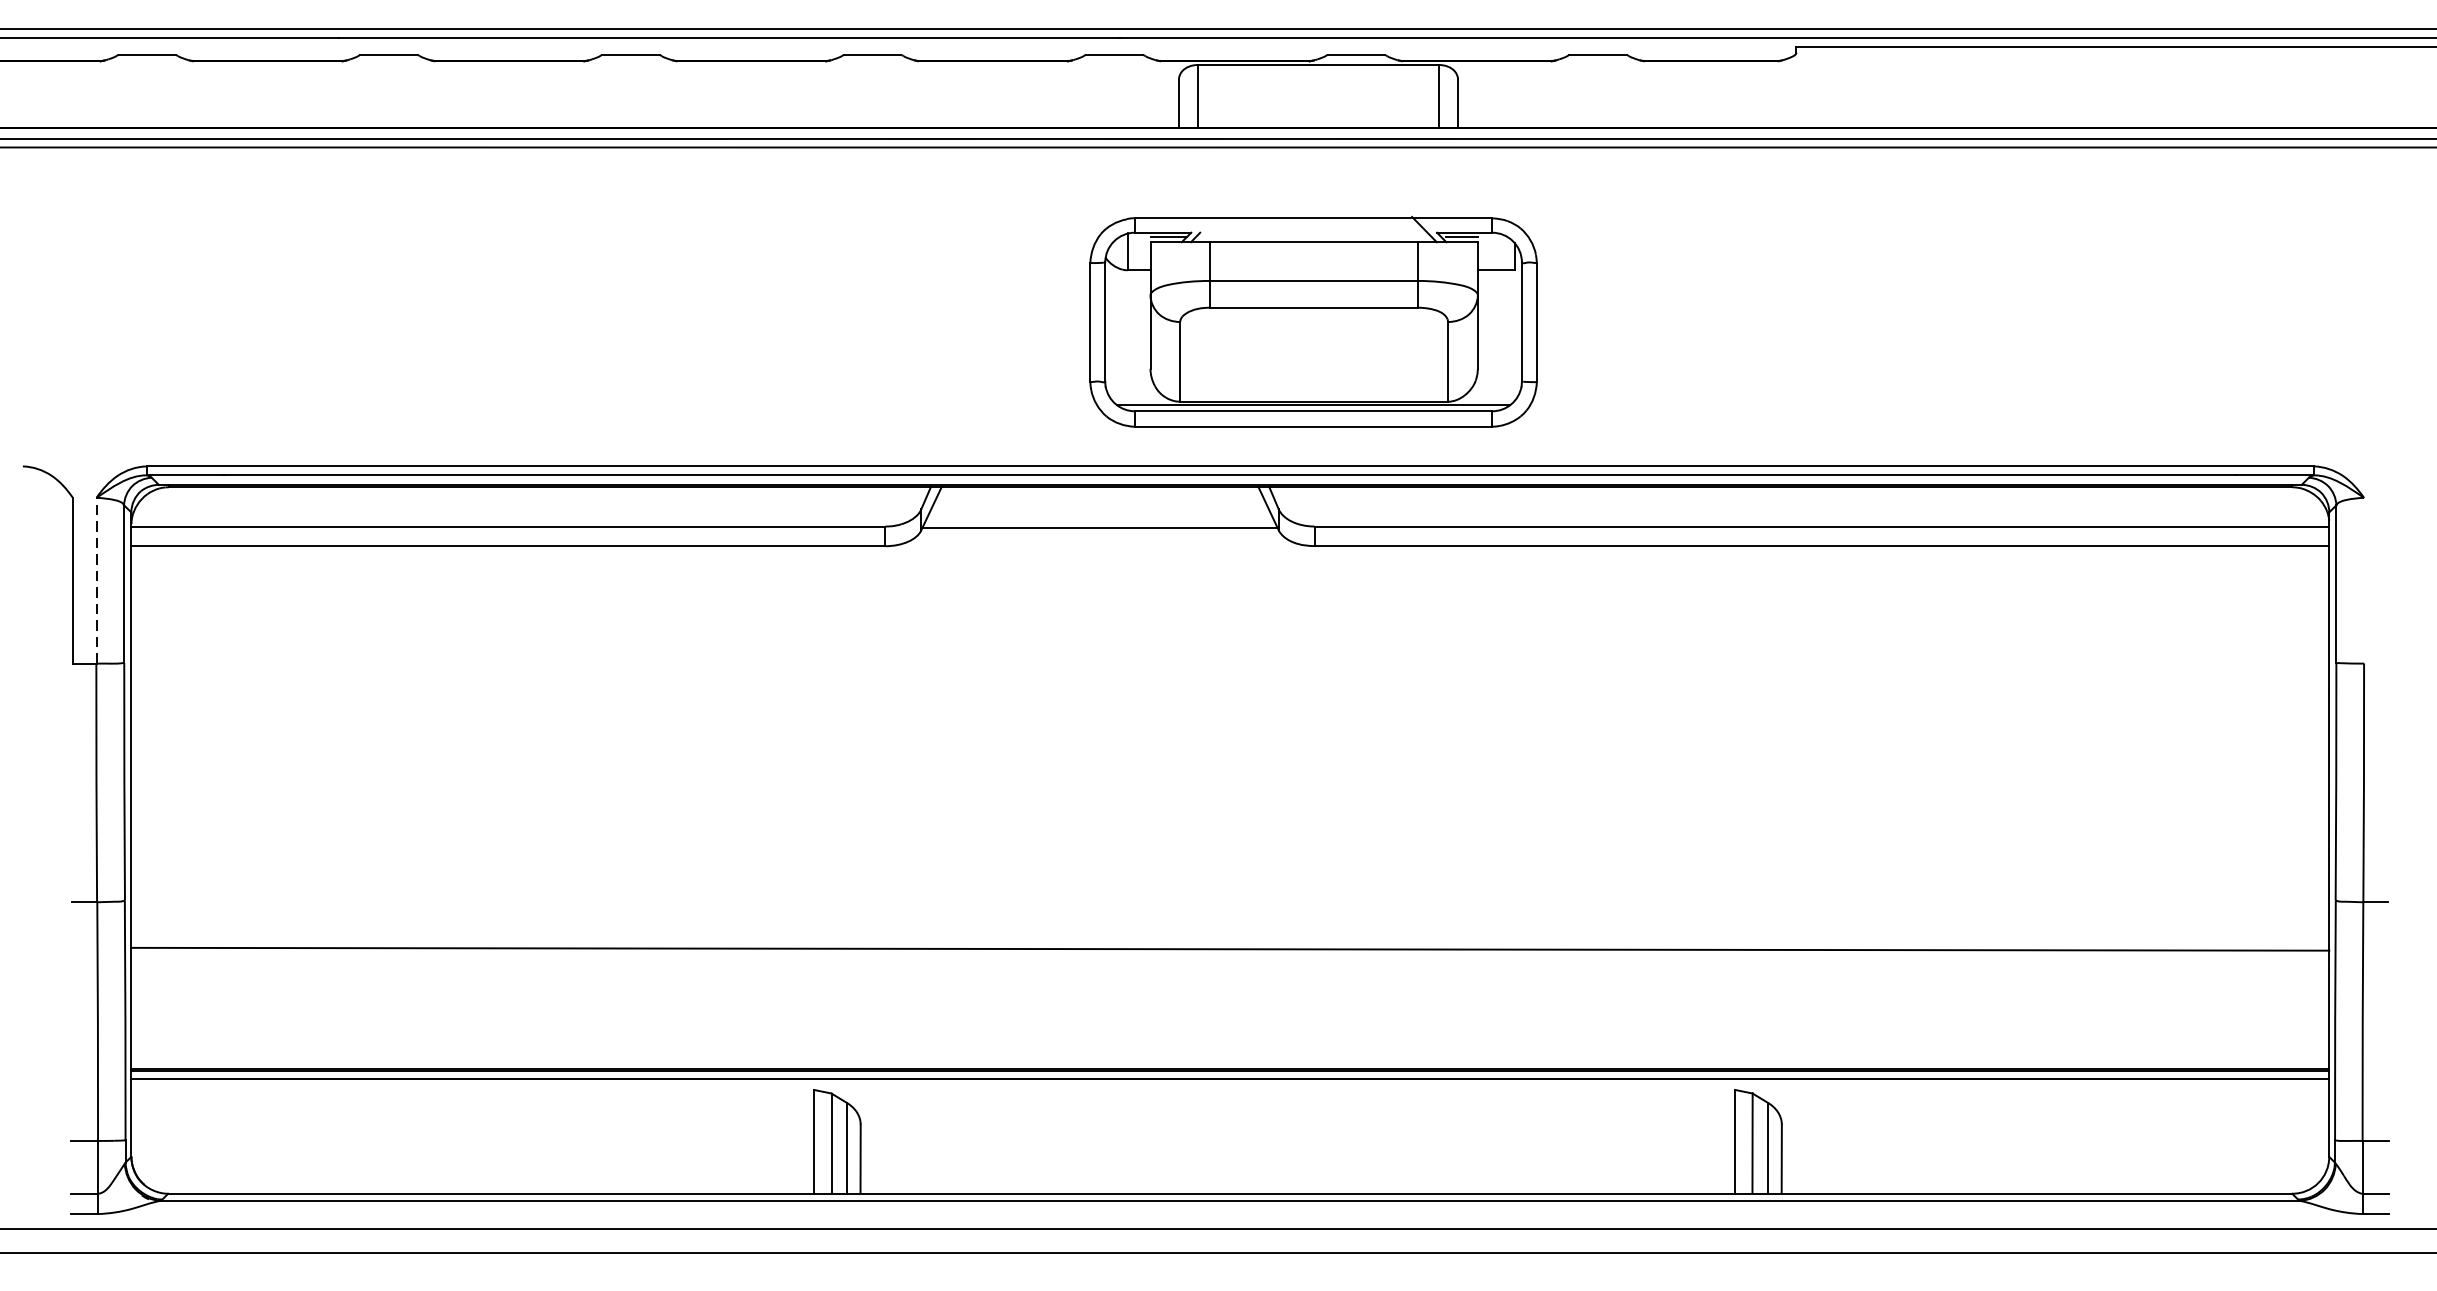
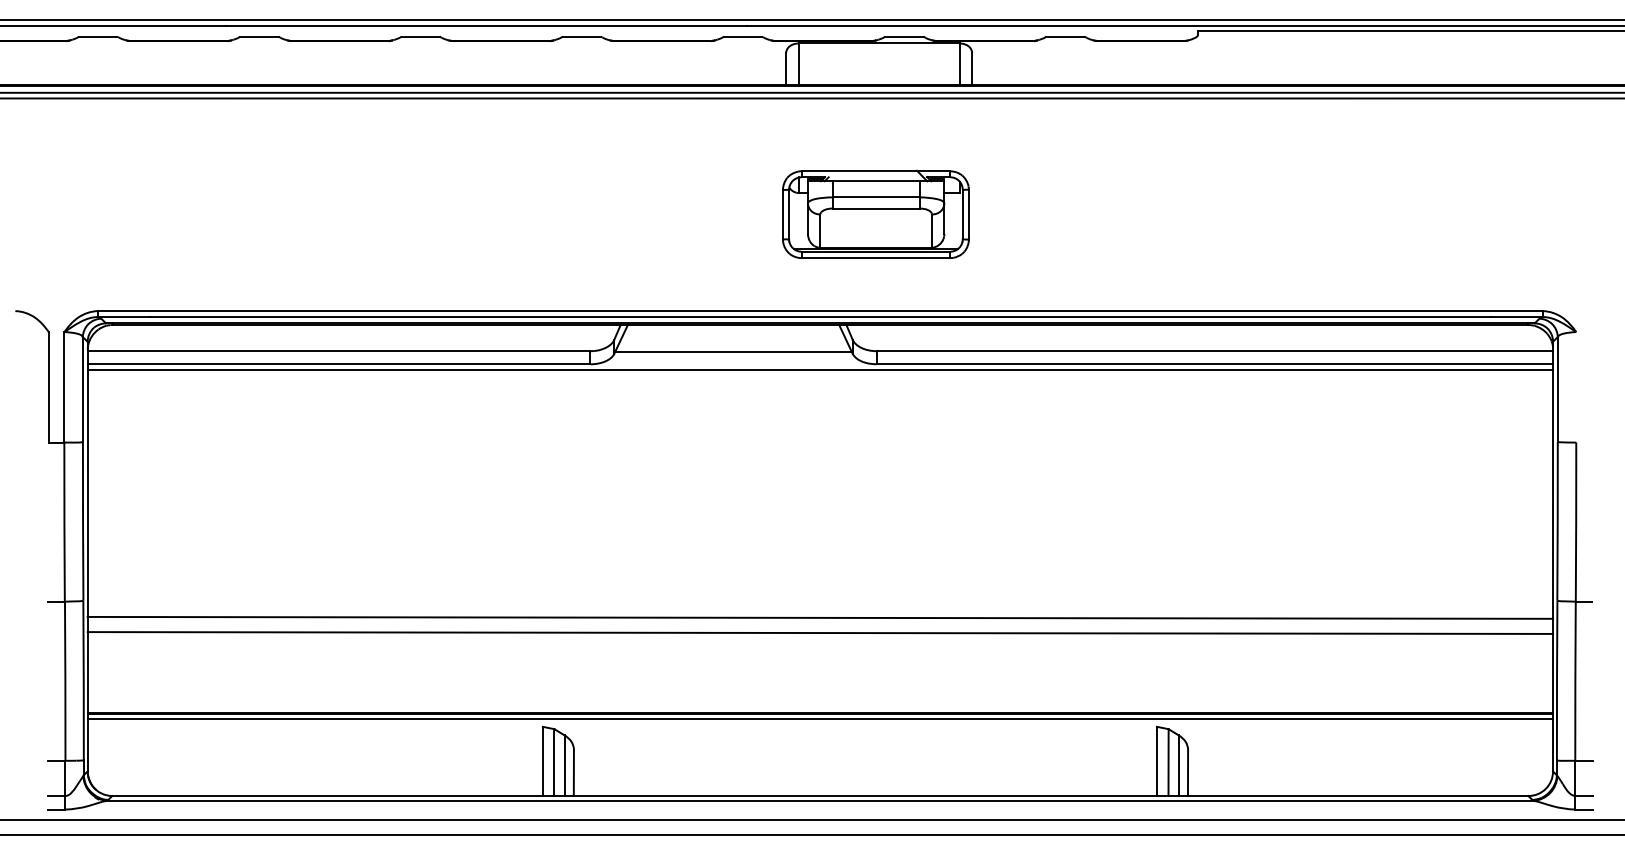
part: (1312, 320) -> (875, 213), size x0.62
line: (1230, 555) -> (820, 370), added
line: (96, 579) -> (64, 386), dashed -> solid
line: (1230, 925) -> (820, 617), added

